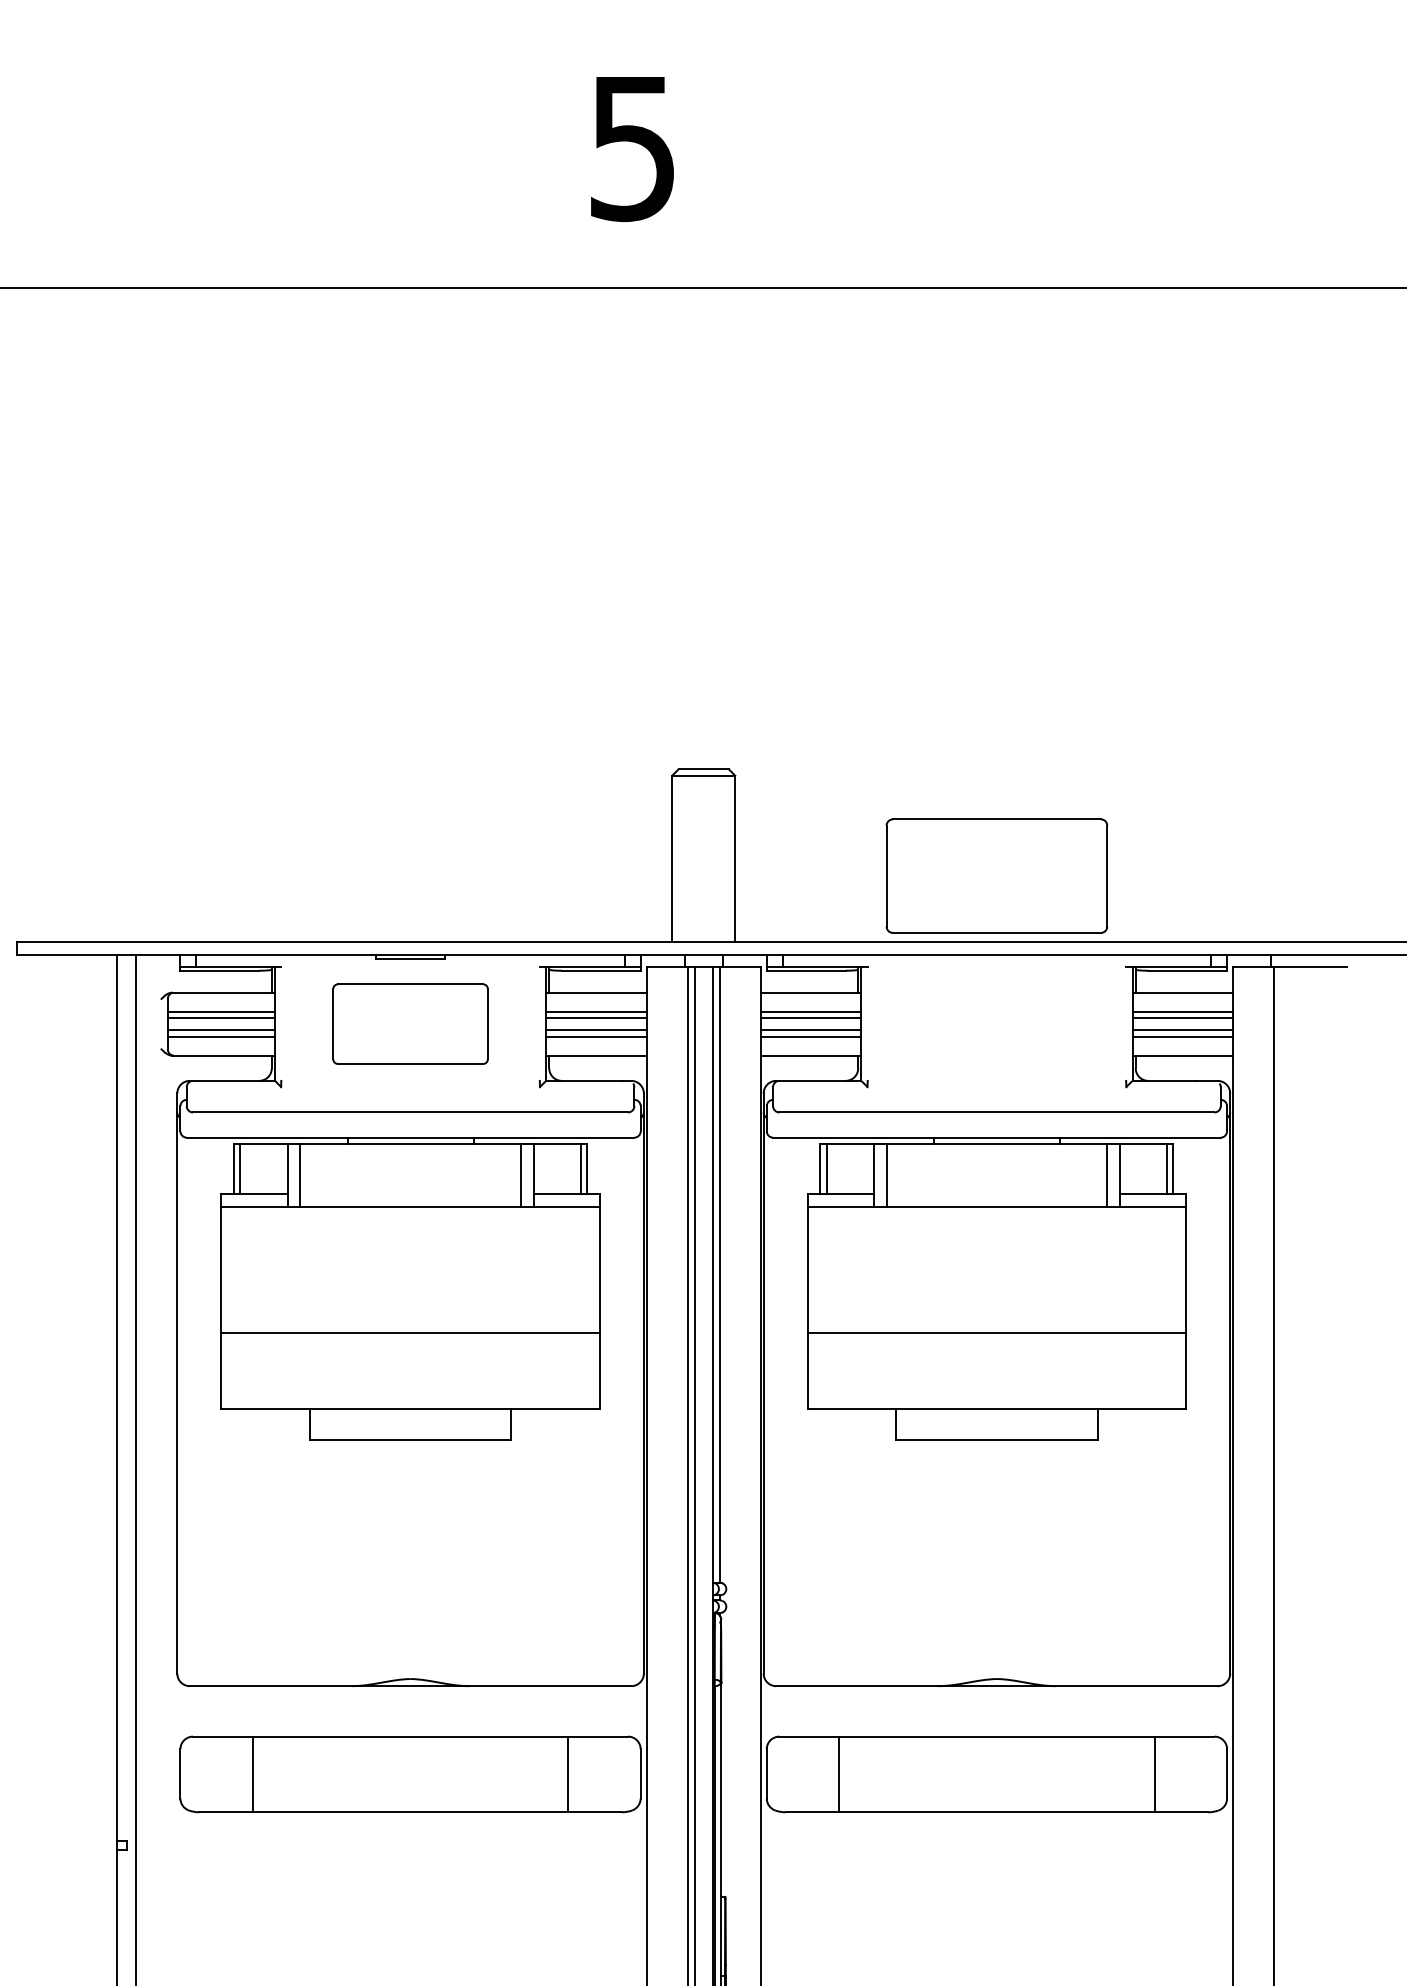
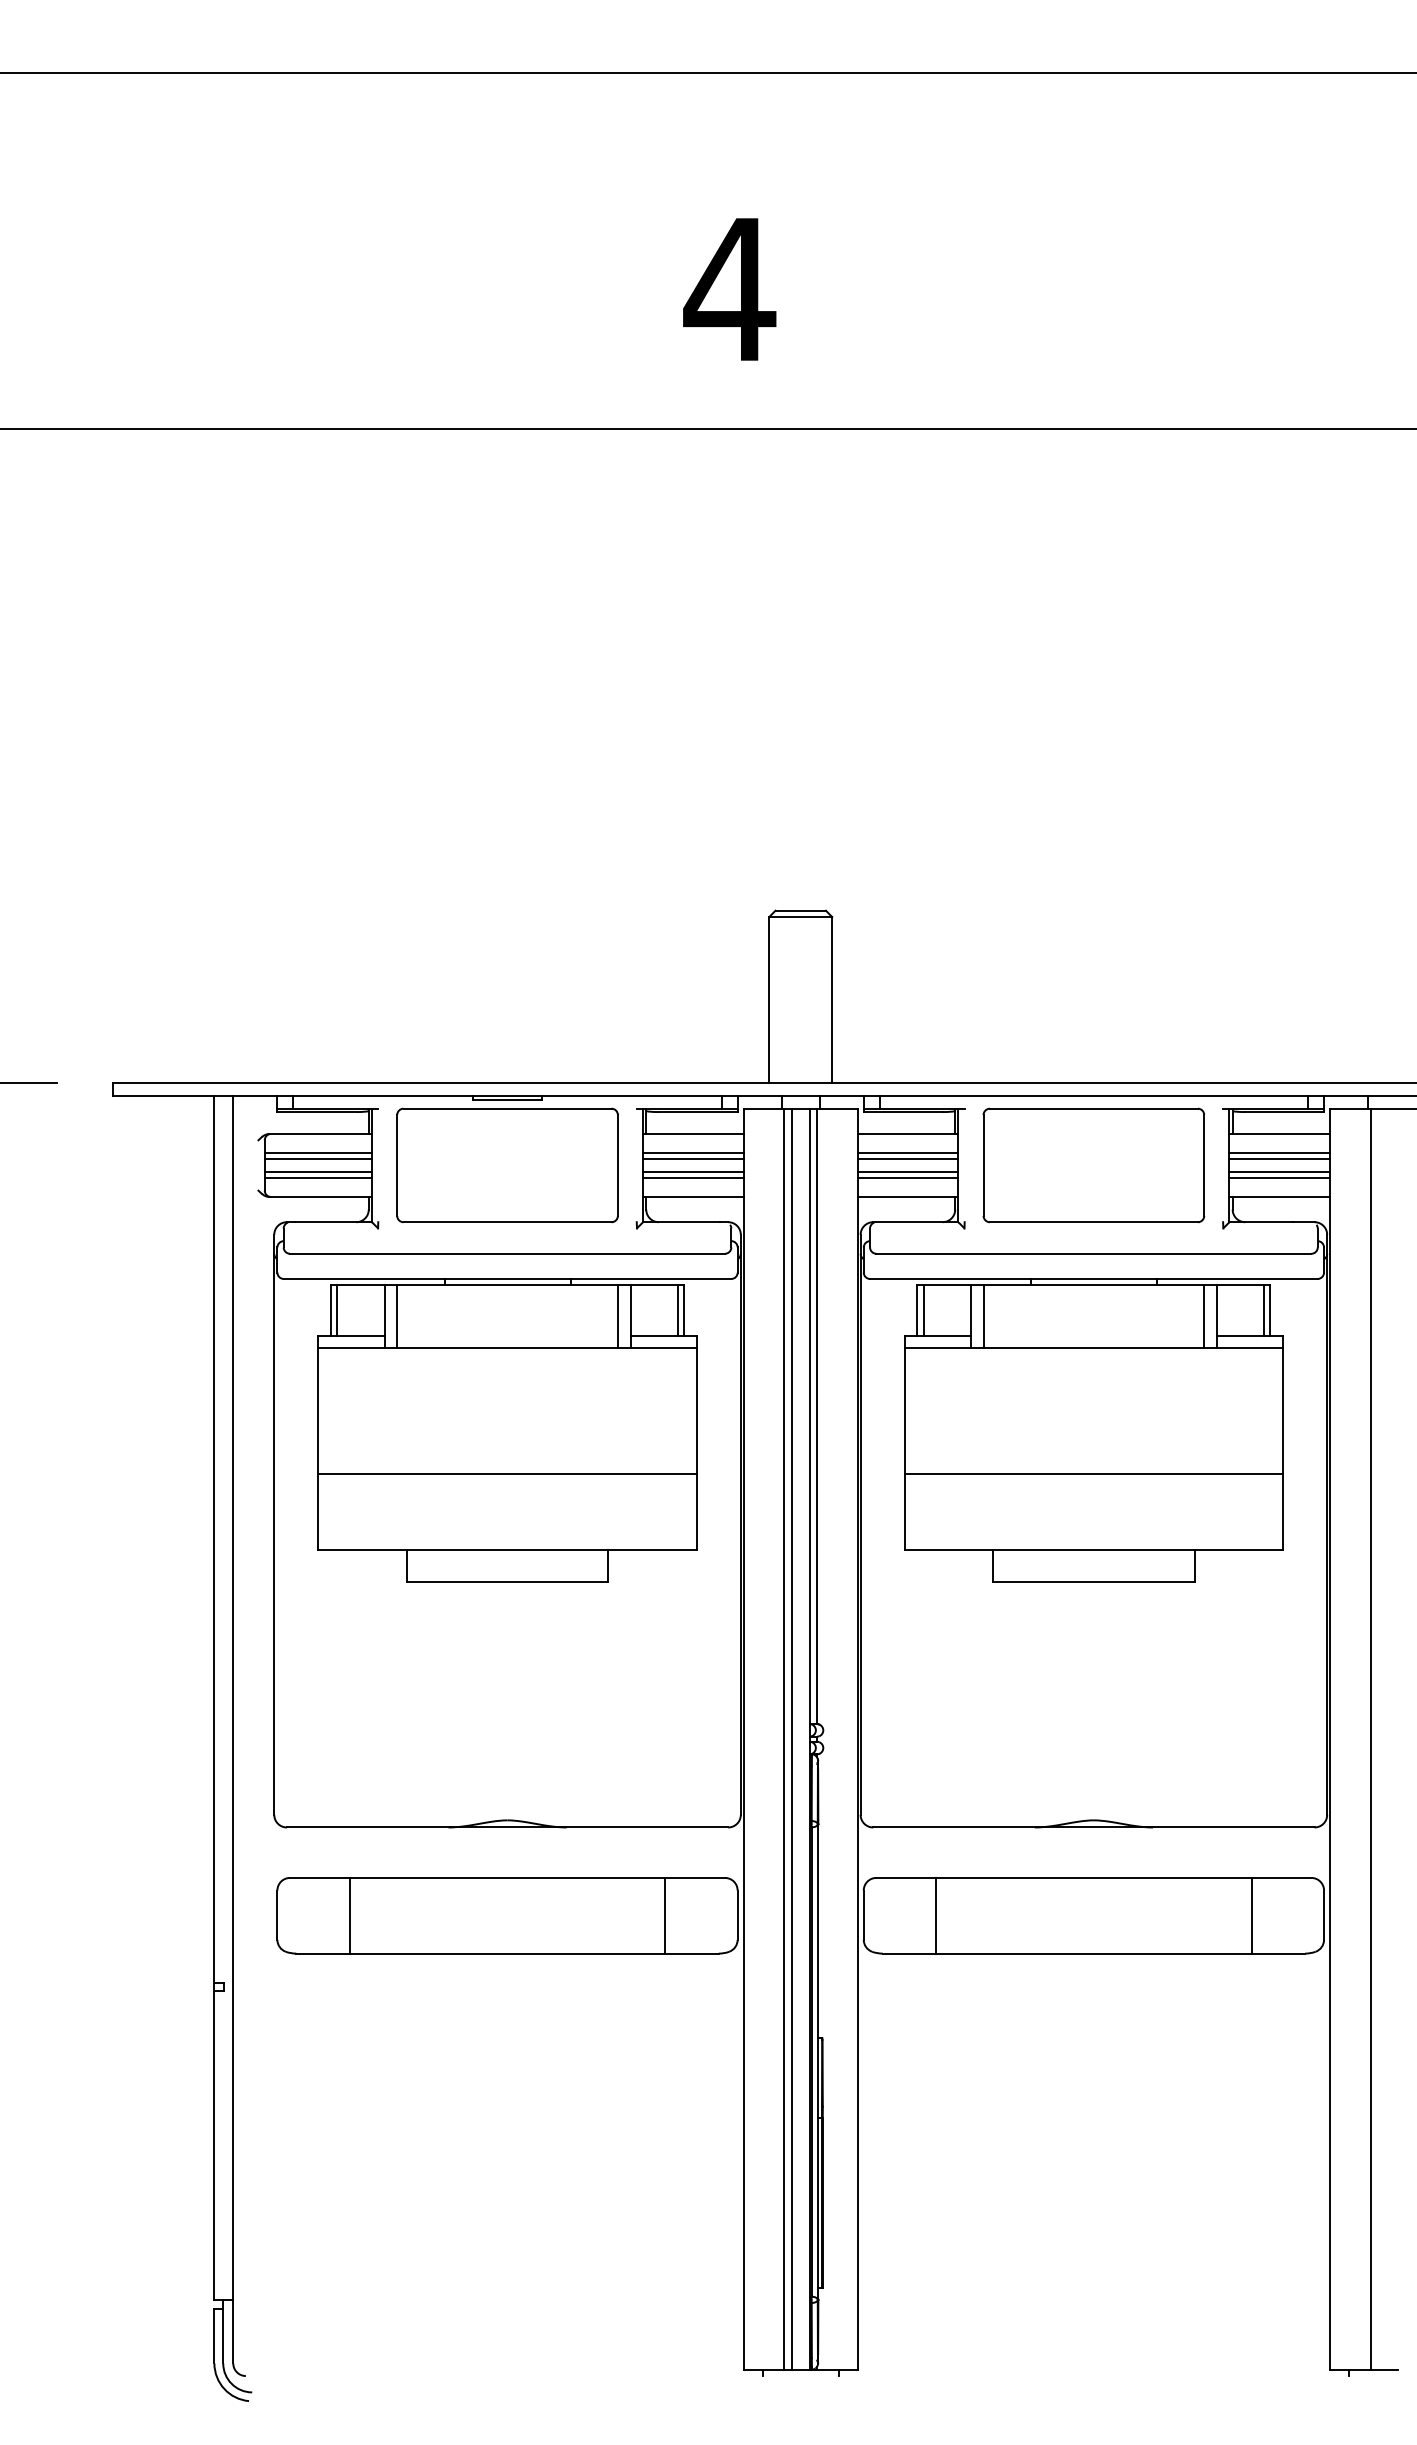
text: (632, 149) -> (729, 290), 5 -> 4
part: (996, 876) -> (1093, 1165), moved
part: (410, 1024) -> (507, 1165), size x1.43

